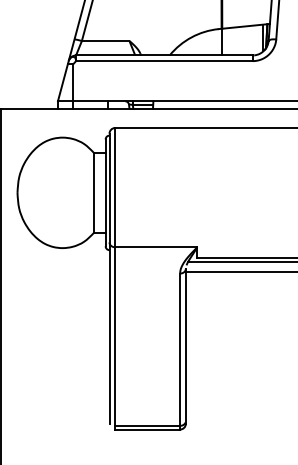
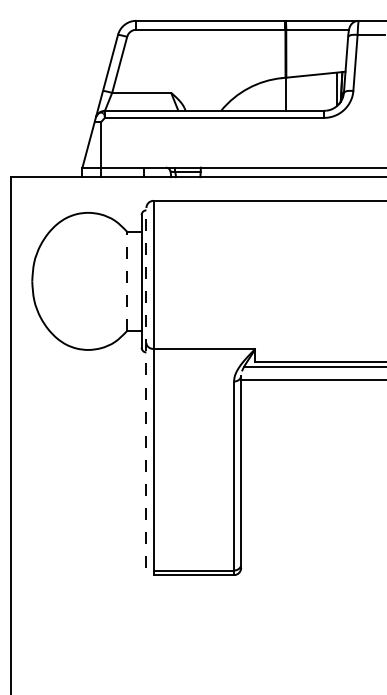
line: (94, 192) -> (127, 281), solid -> dashed
line: (109, 278) -> (146, 387), solid -> dashed

